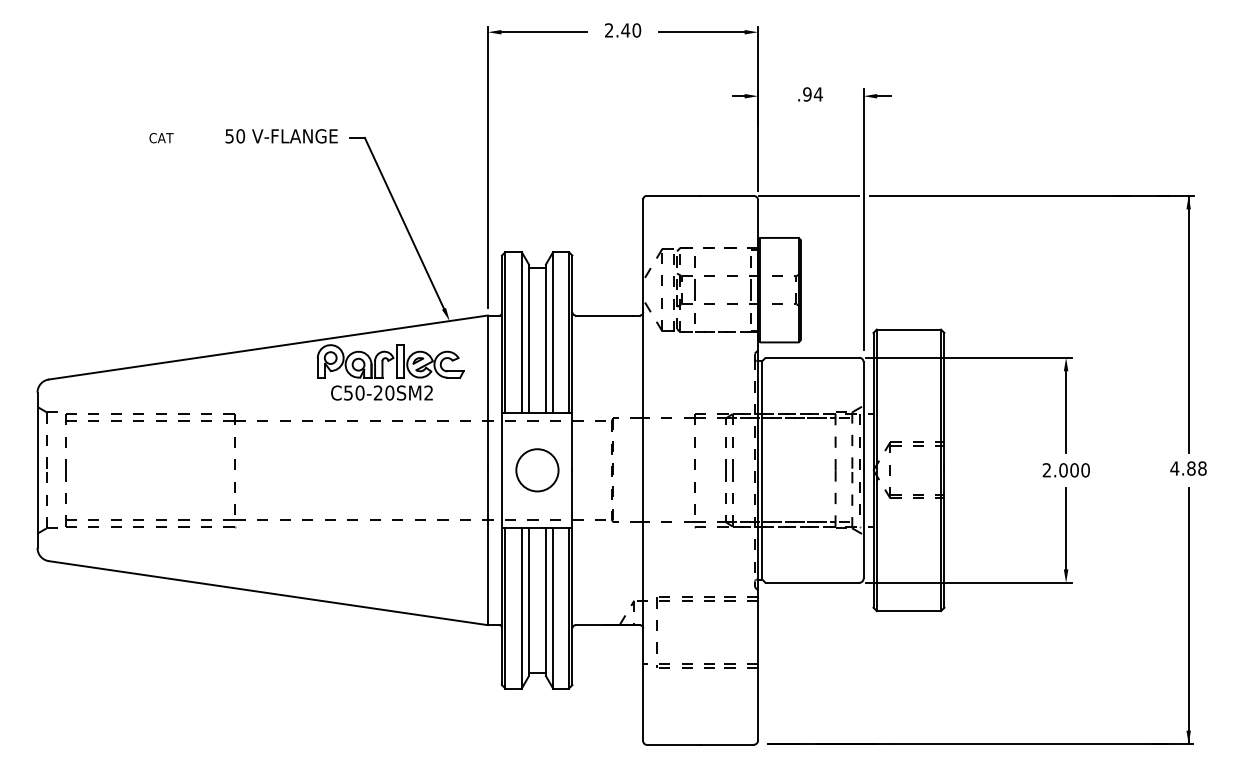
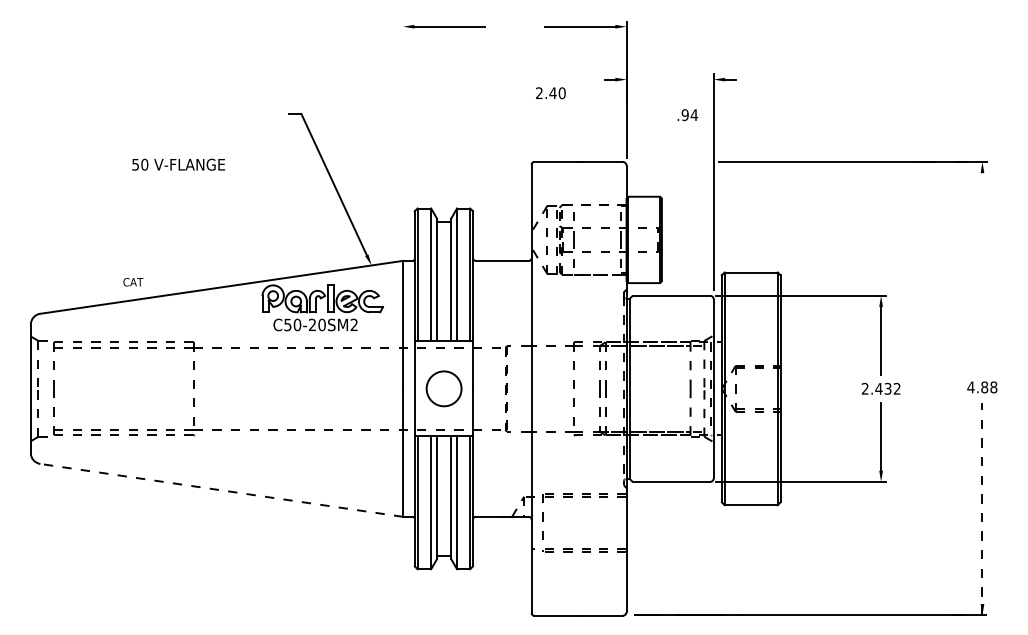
text: (622, 30) -> (550, 93), moved
text: (810, 94) -> (687, 115), moved
text: (281, 136) -> (178, 164), moved
text: (161, 138) -> (133, 282), moved
line: (488, 167) -> (403, 138), removed
line: (808, 195) -> (668, 161), removed
line: (1188, 323) -> (982, 267), removed
text: (1073, 469) -> (887, 388), 2.000 -> 2.432
line: (268, 593) -> (221, 490), solid -> dashed
line: (1188, 615) -> (982, 508), solid -> dashed

